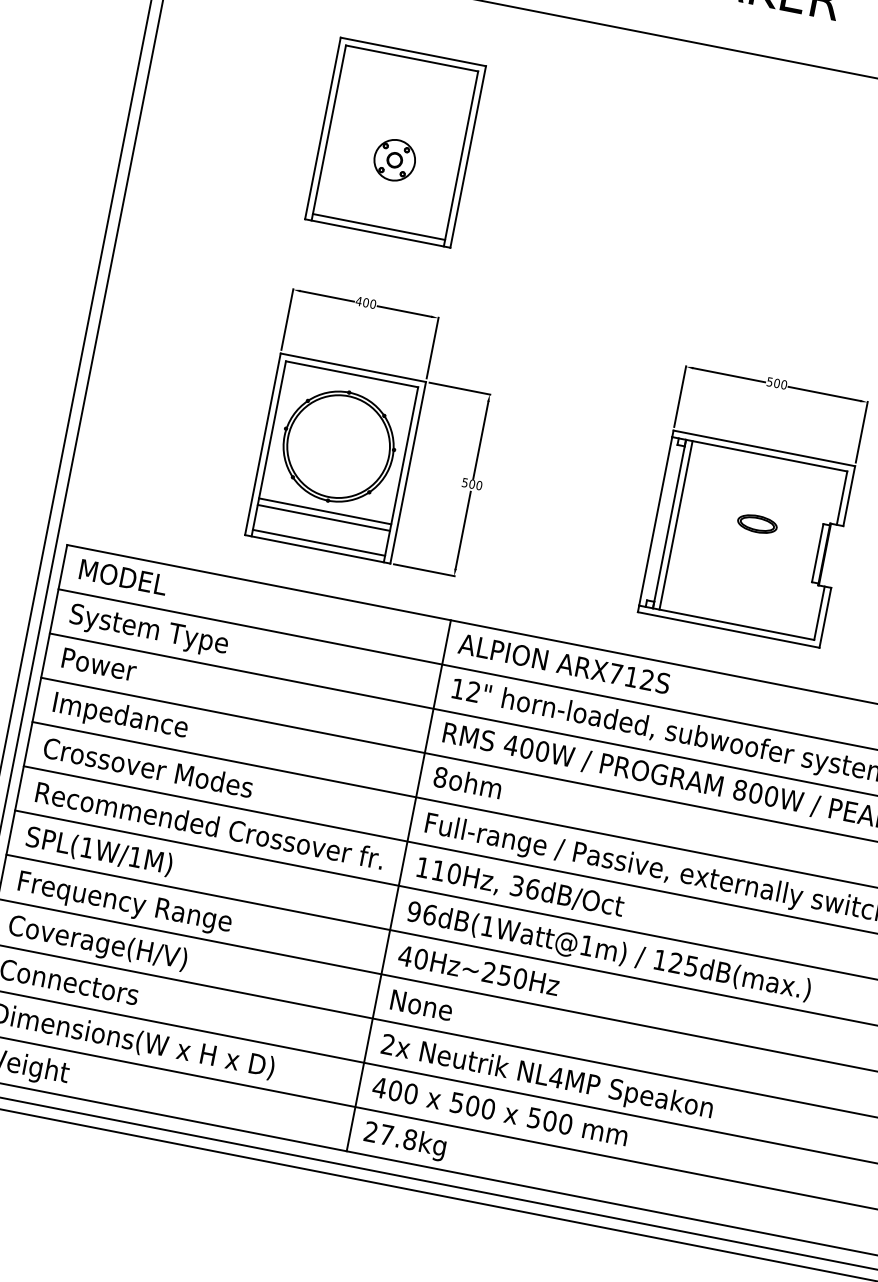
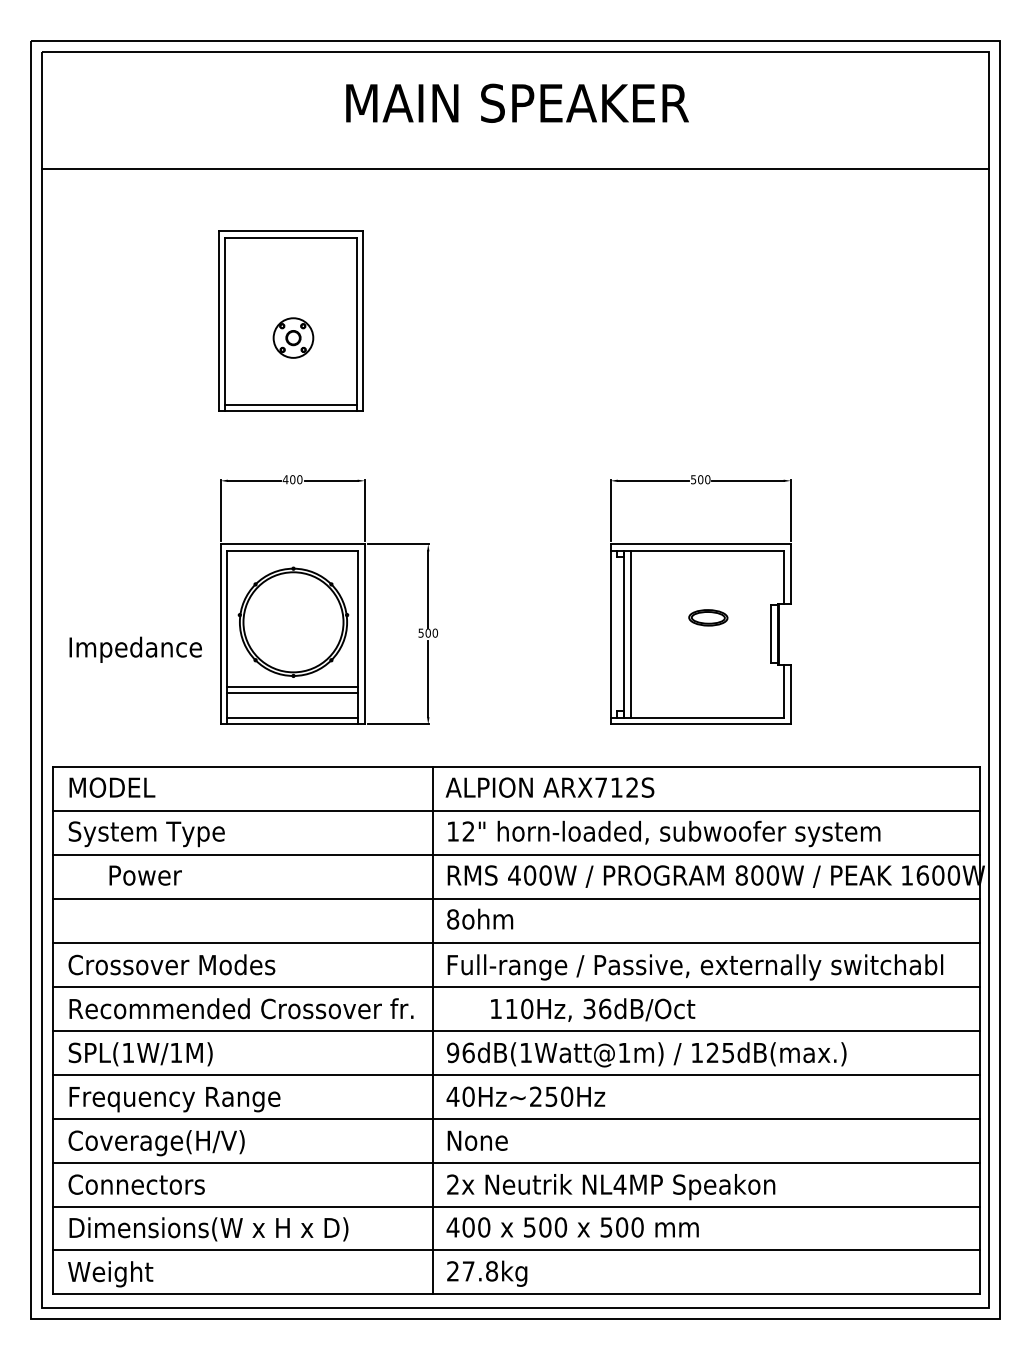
text: (99, 664) -> (145, 875), moved
text: (120, 716) -> (135, 649), moved
text: (521, 887) -> (593, 1009), moved

